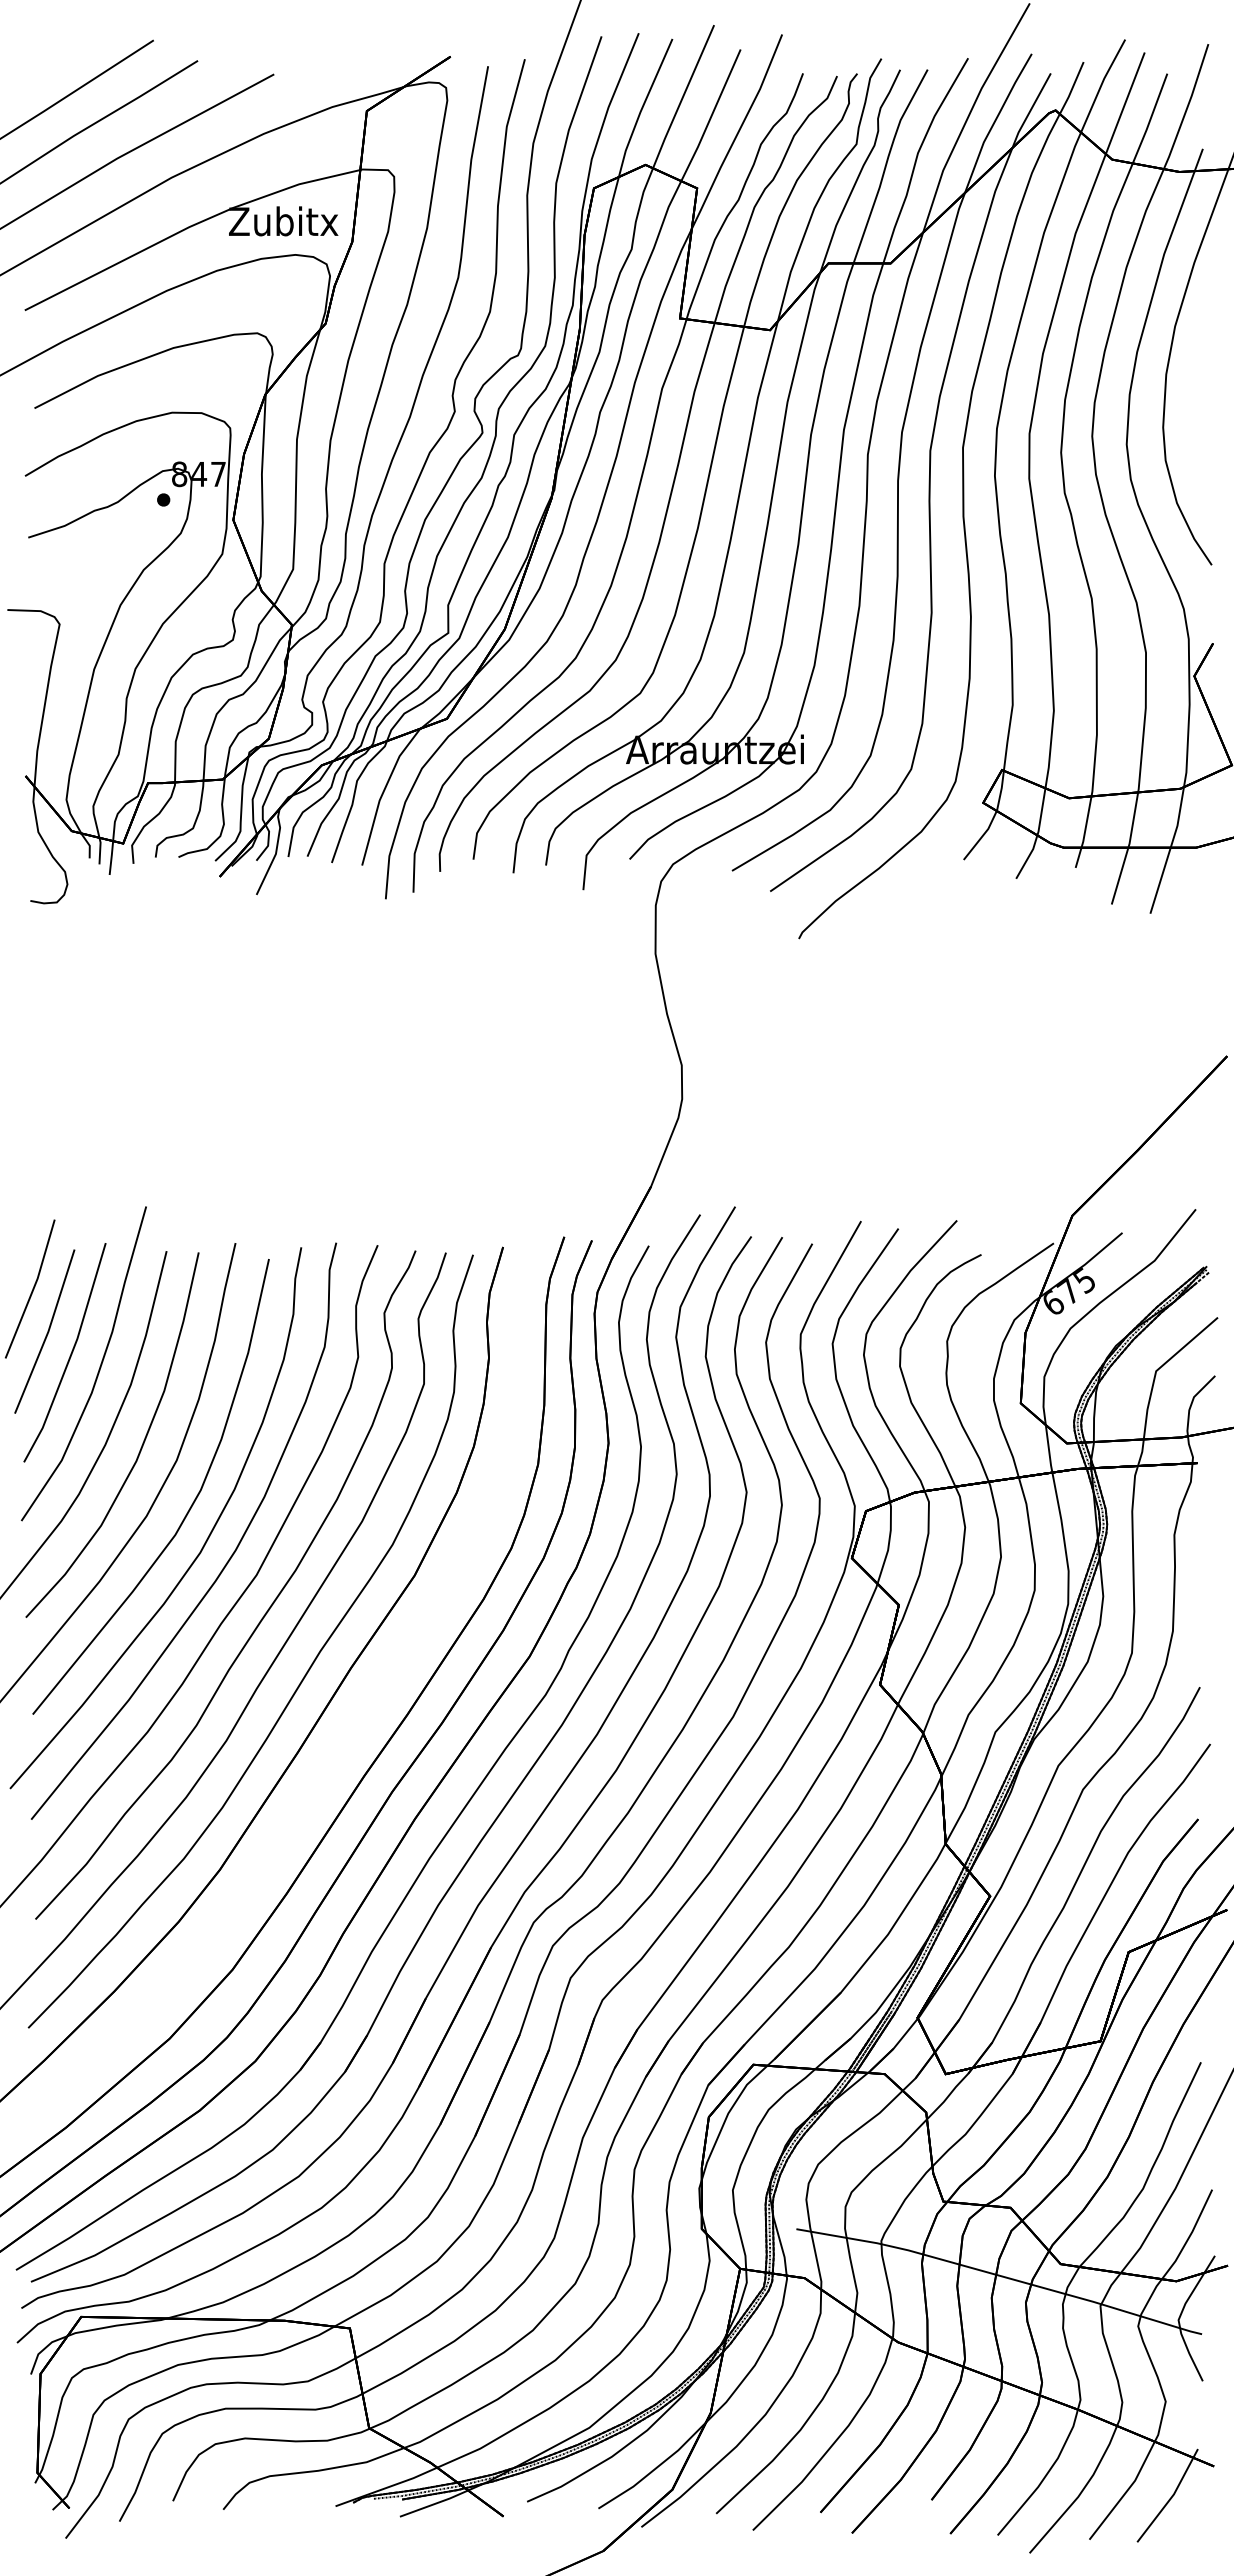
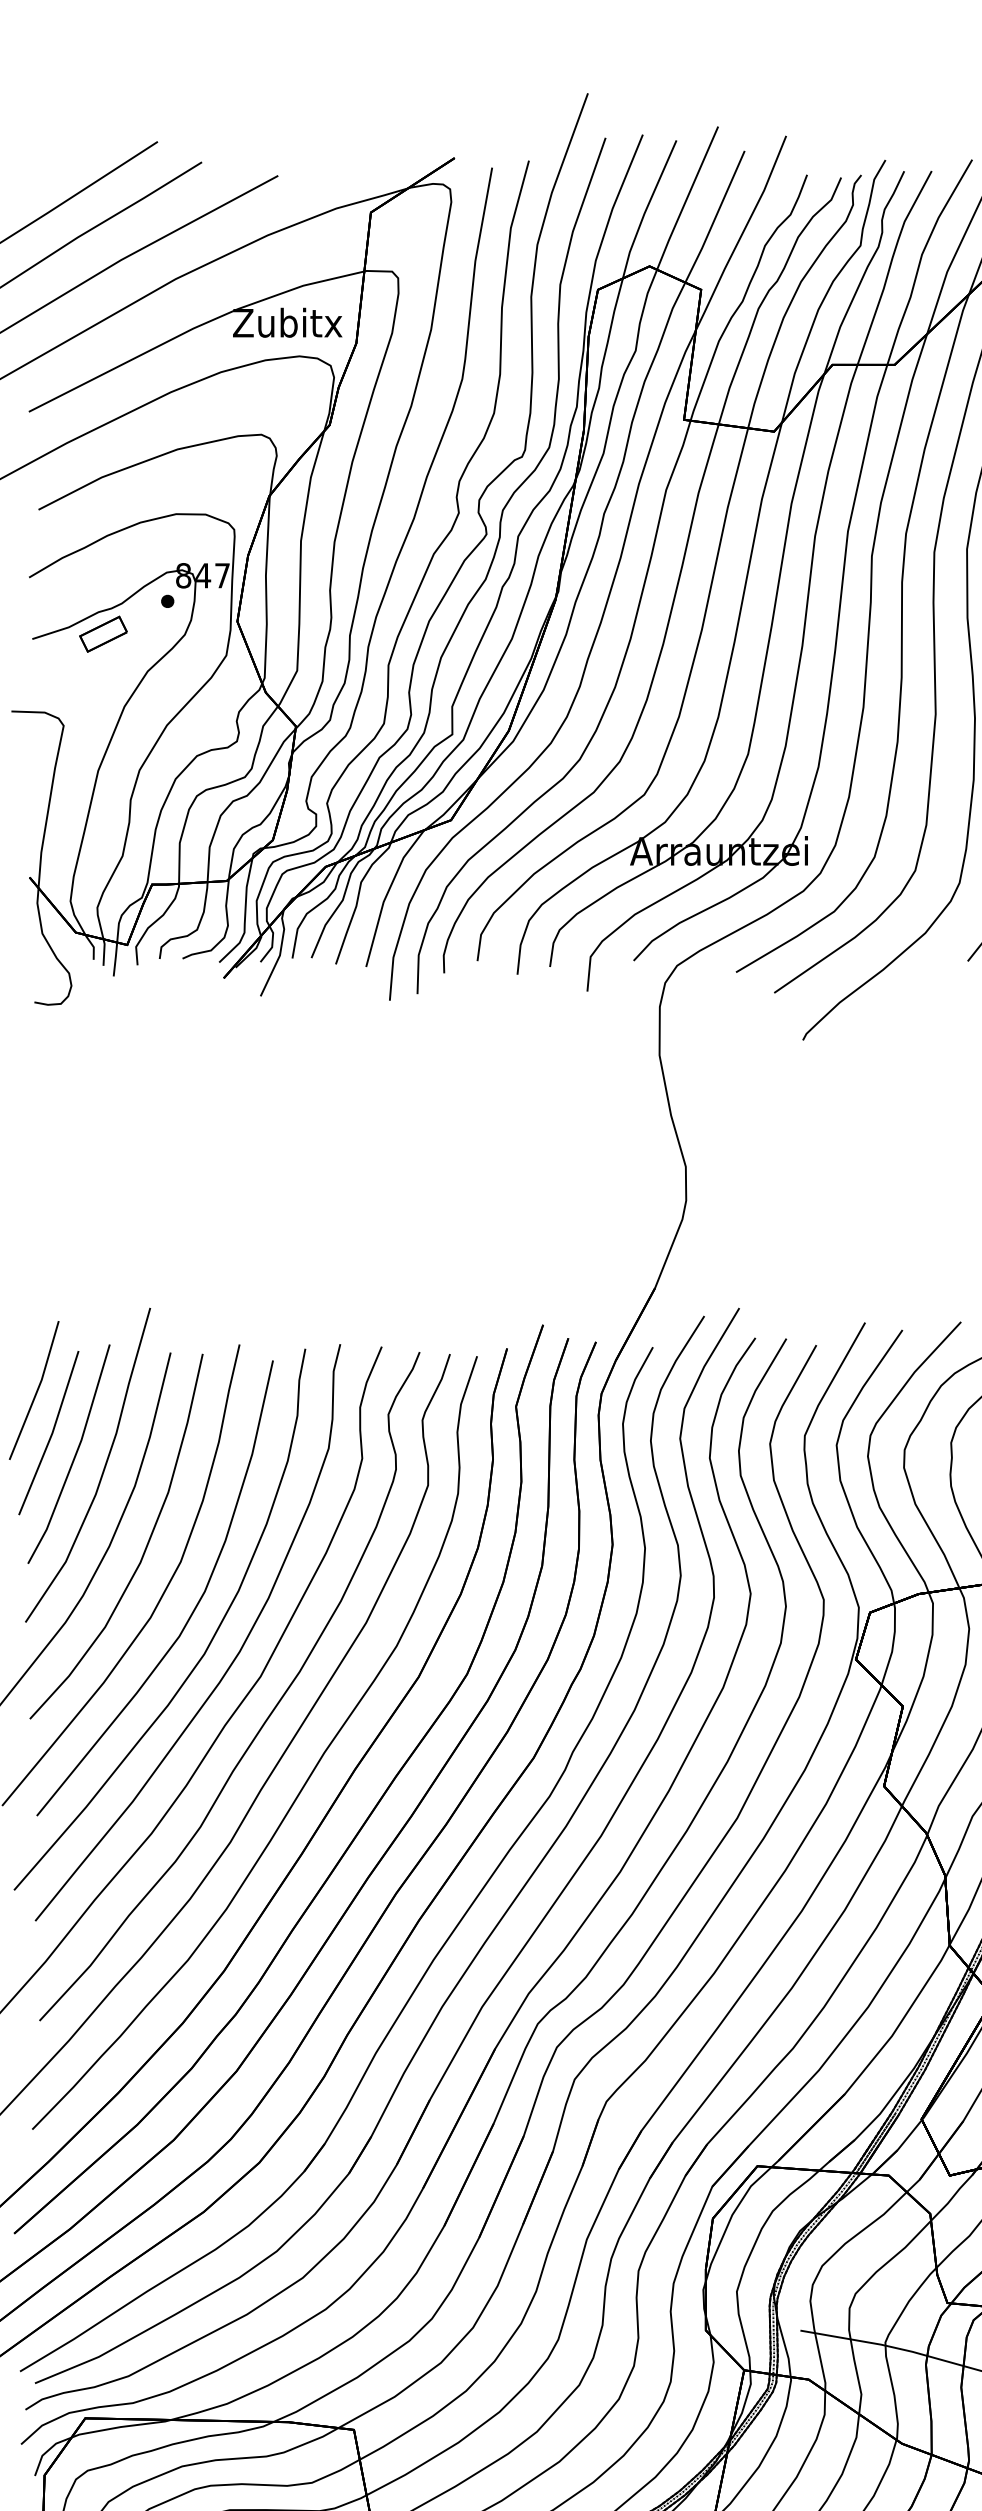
part: (99, 532) -> (103, 633), added
part: (352, 1731) -> (356, 1832), added

